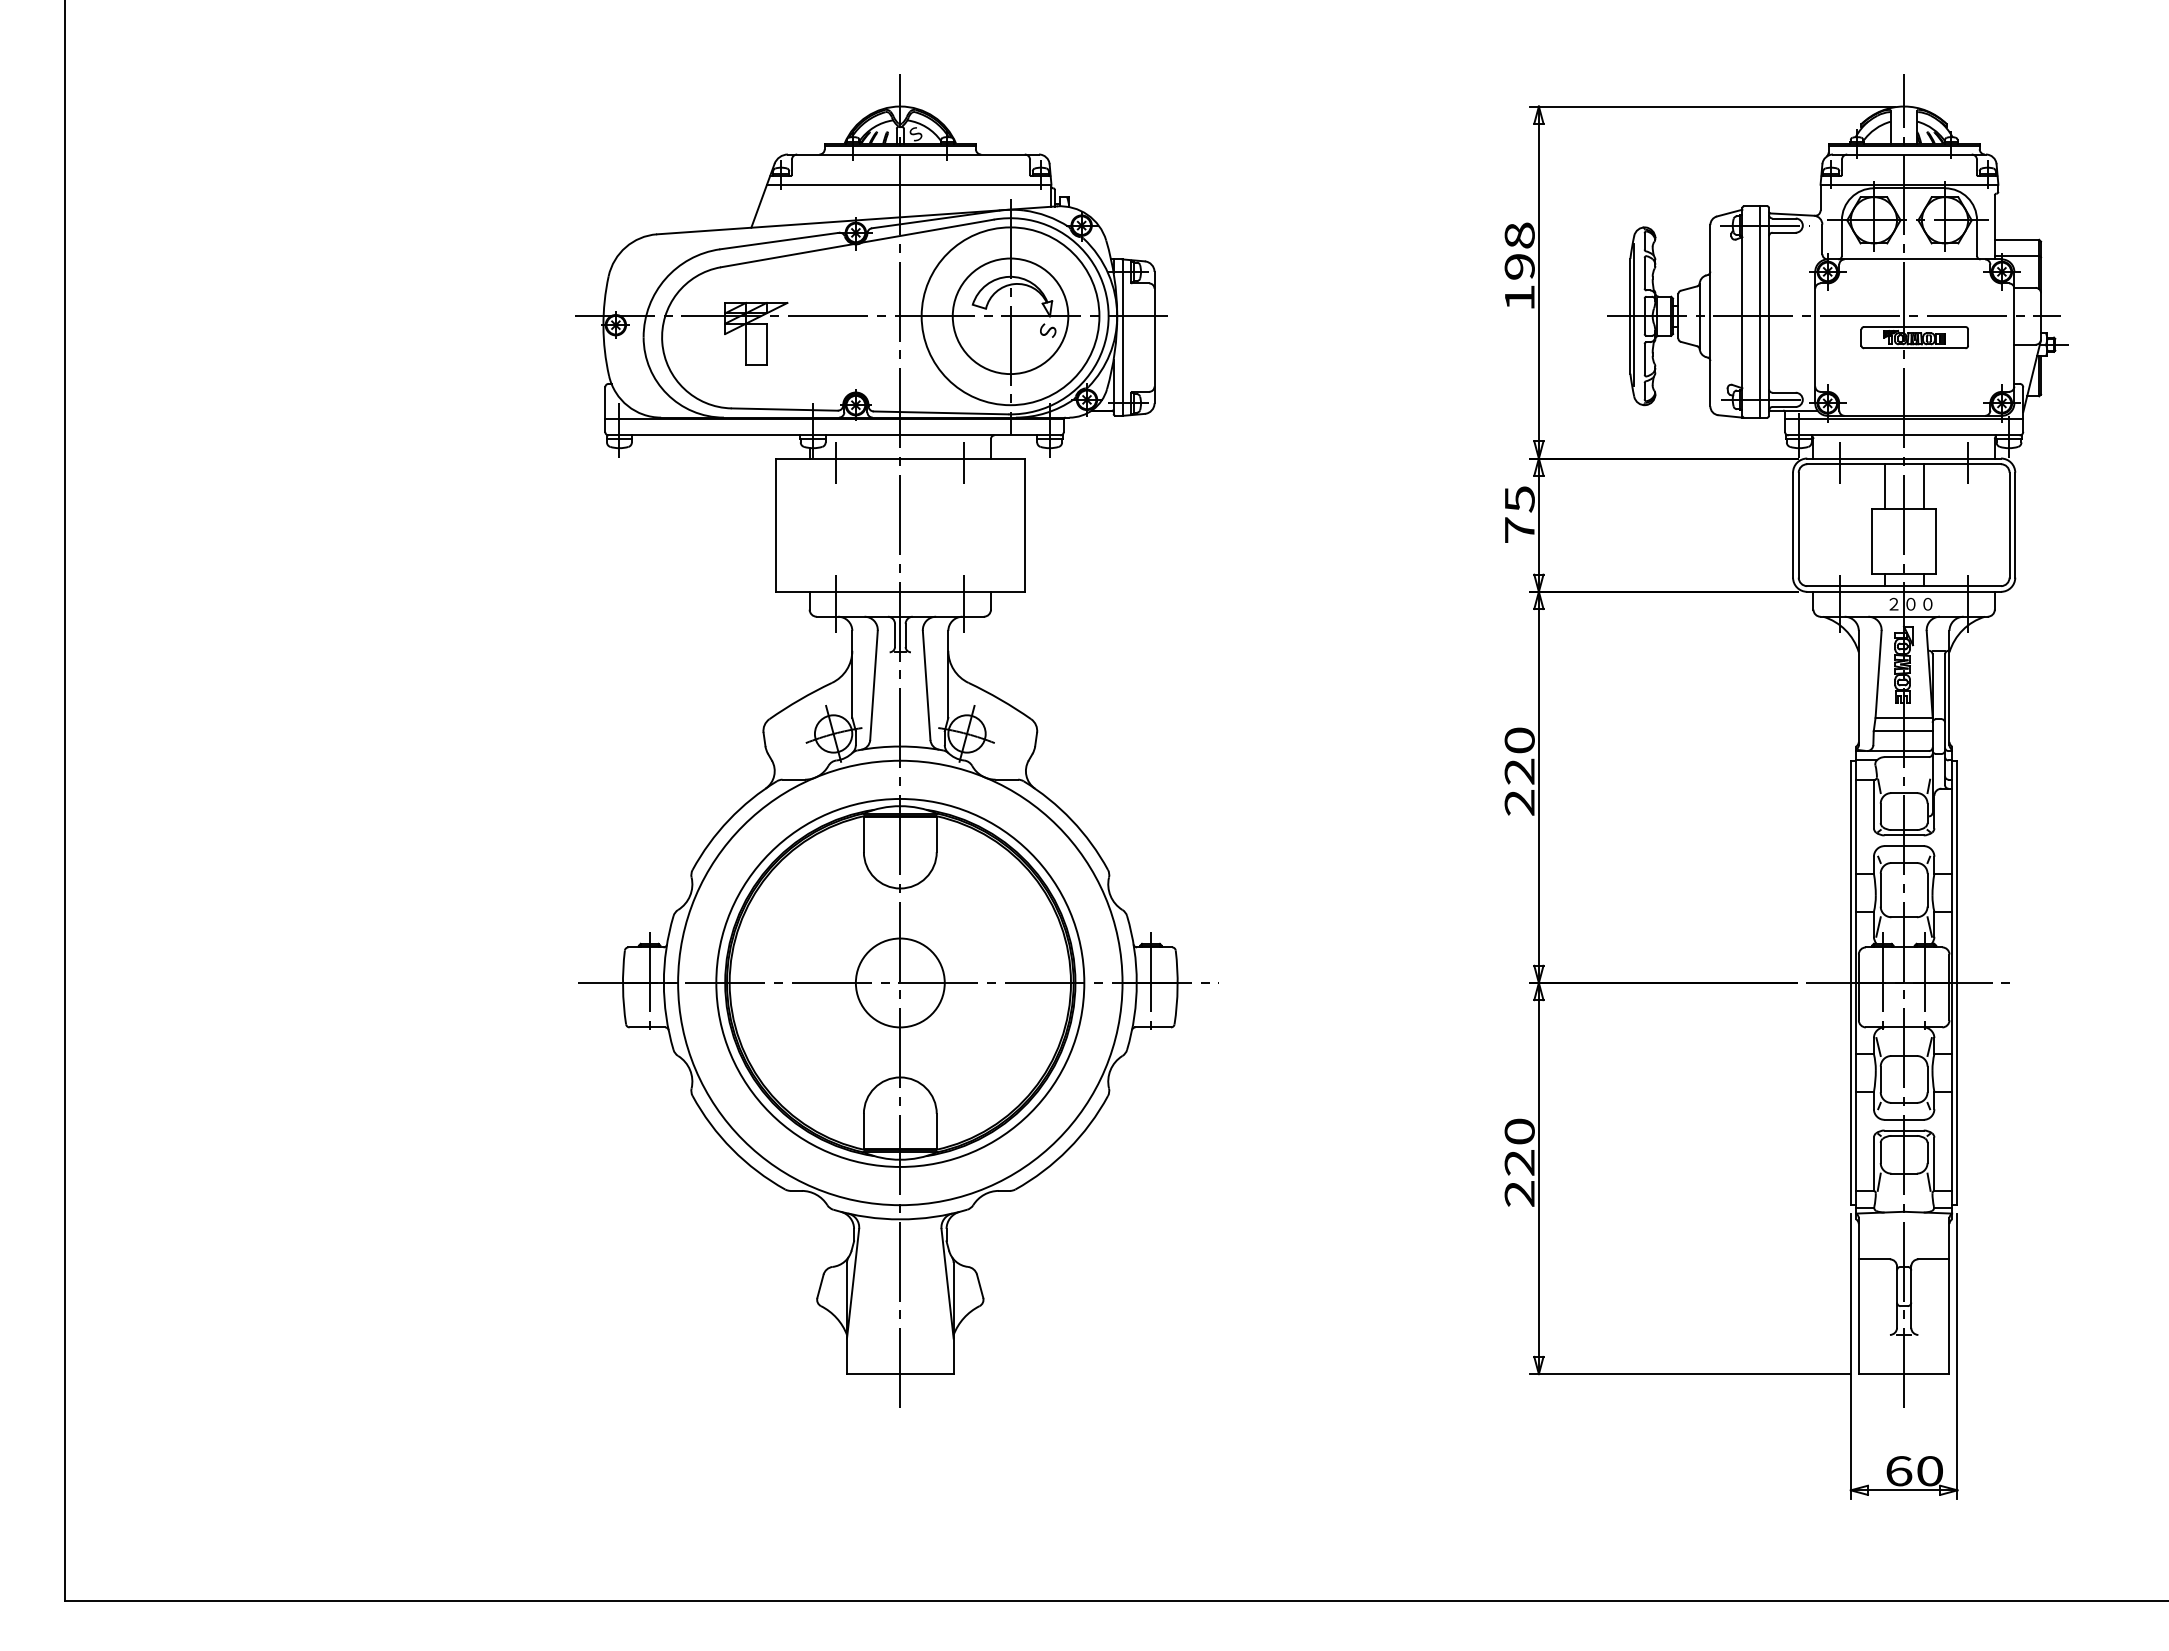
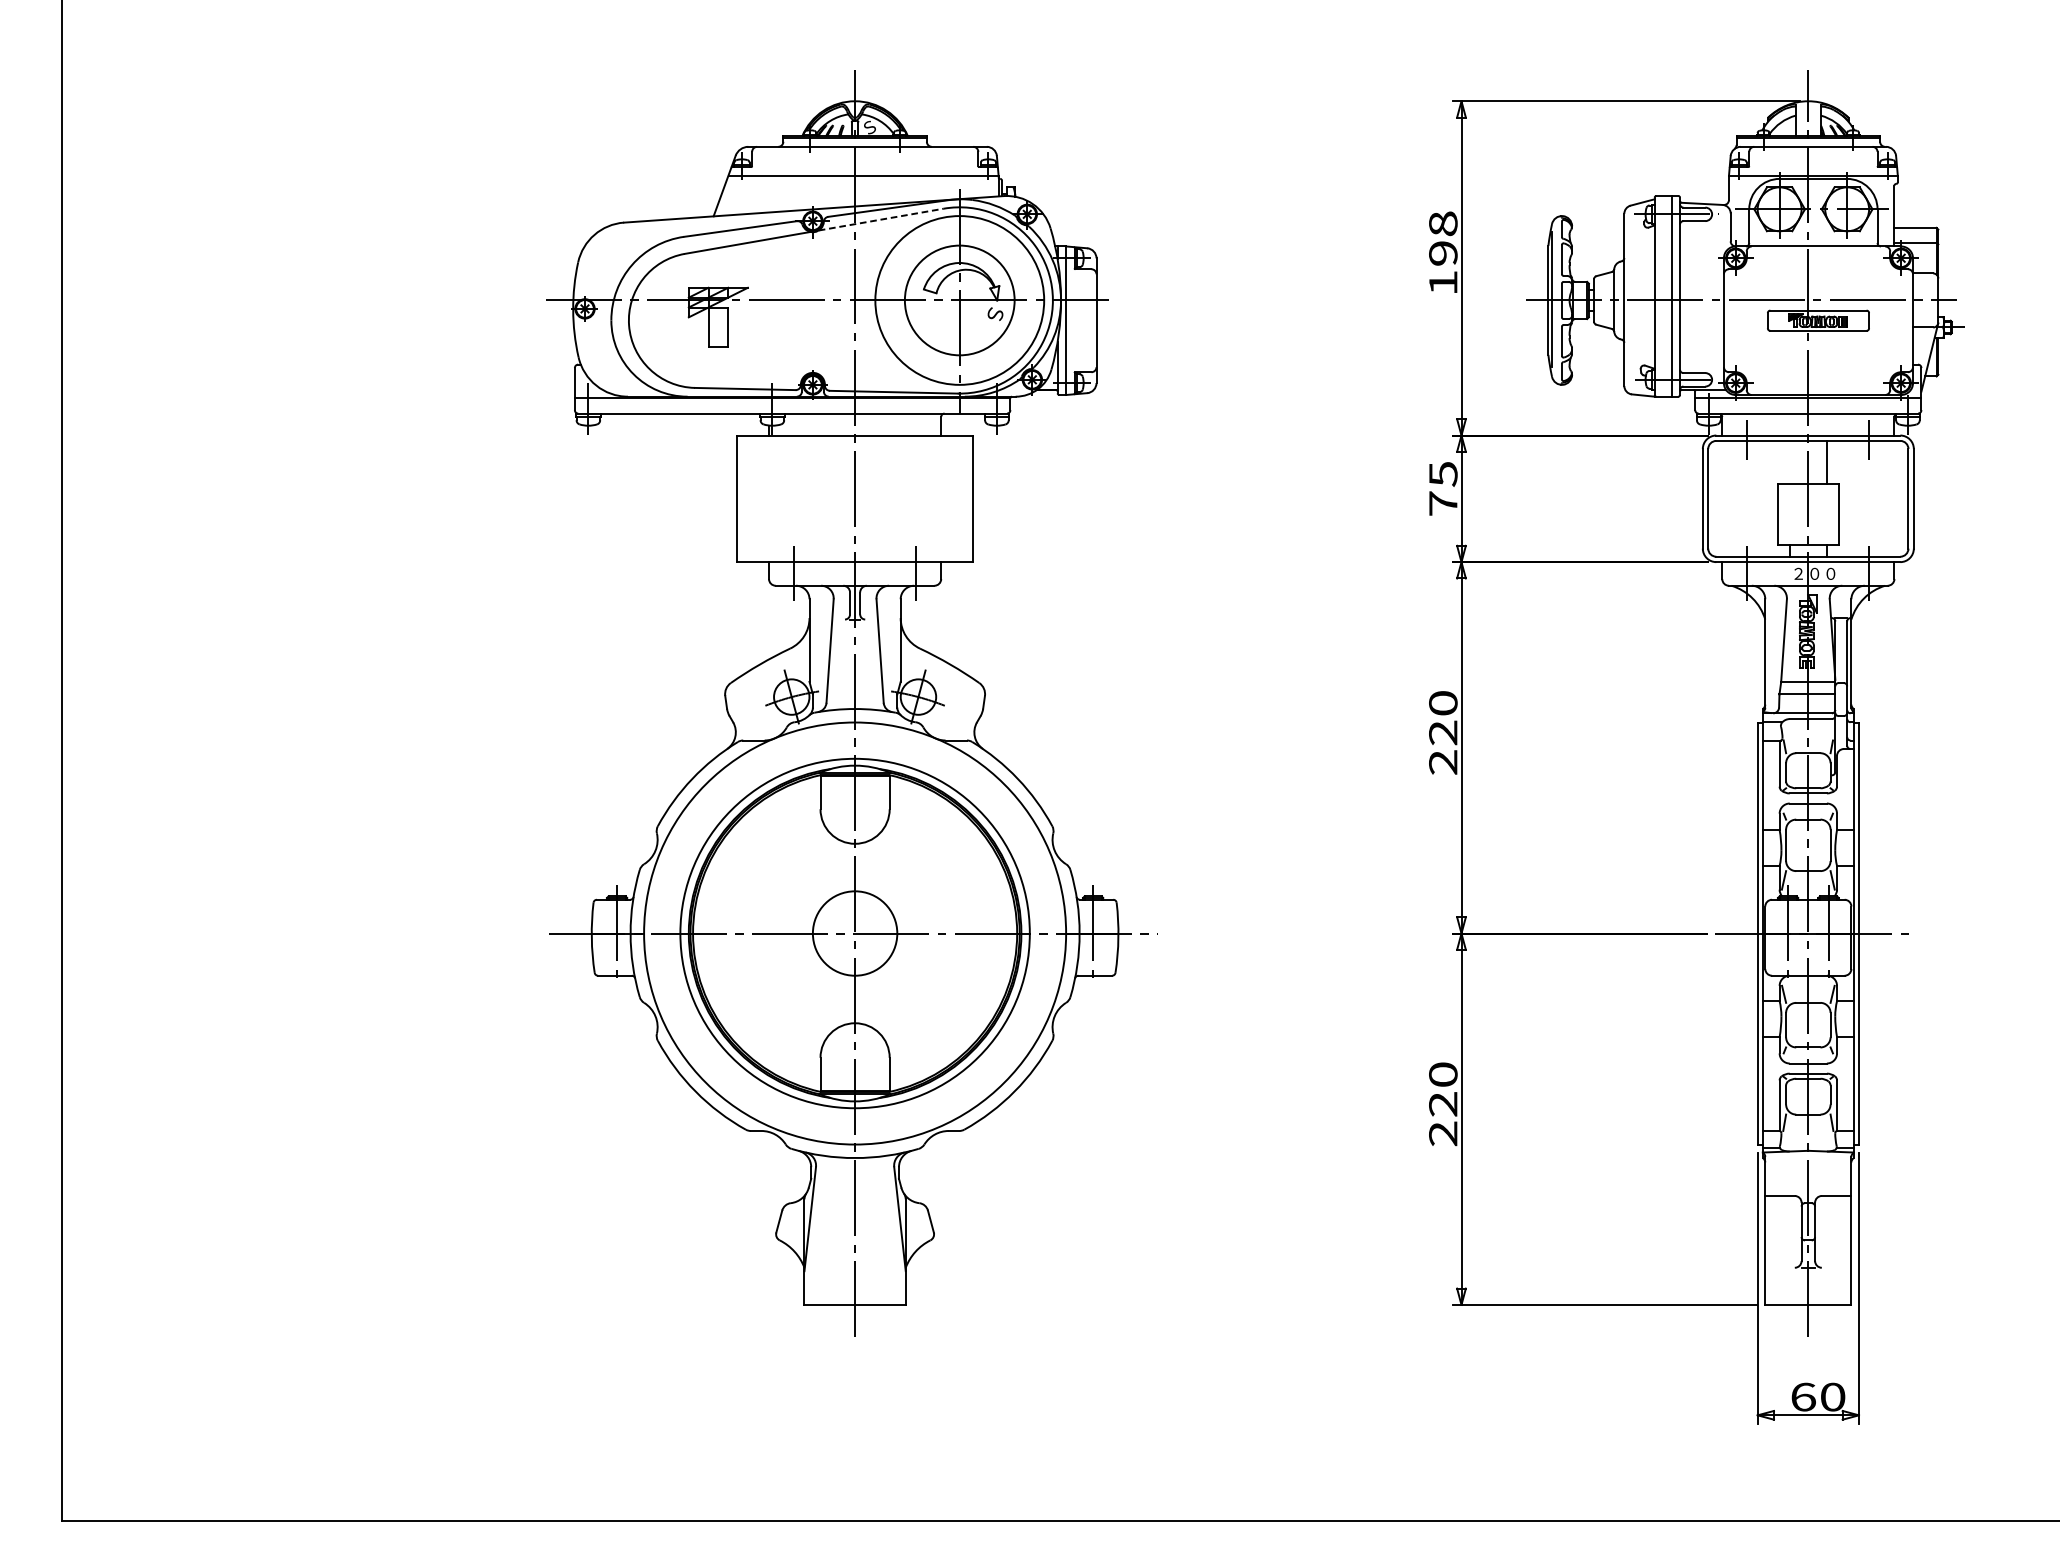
line: (927, 231) -> (880, 219), solid -> dashed
line: (836, 462) -> (794, 439), removed
line: (964, 462) -> (916, 439), removed
line: (1884, 486) -> (1789, 462), removed

